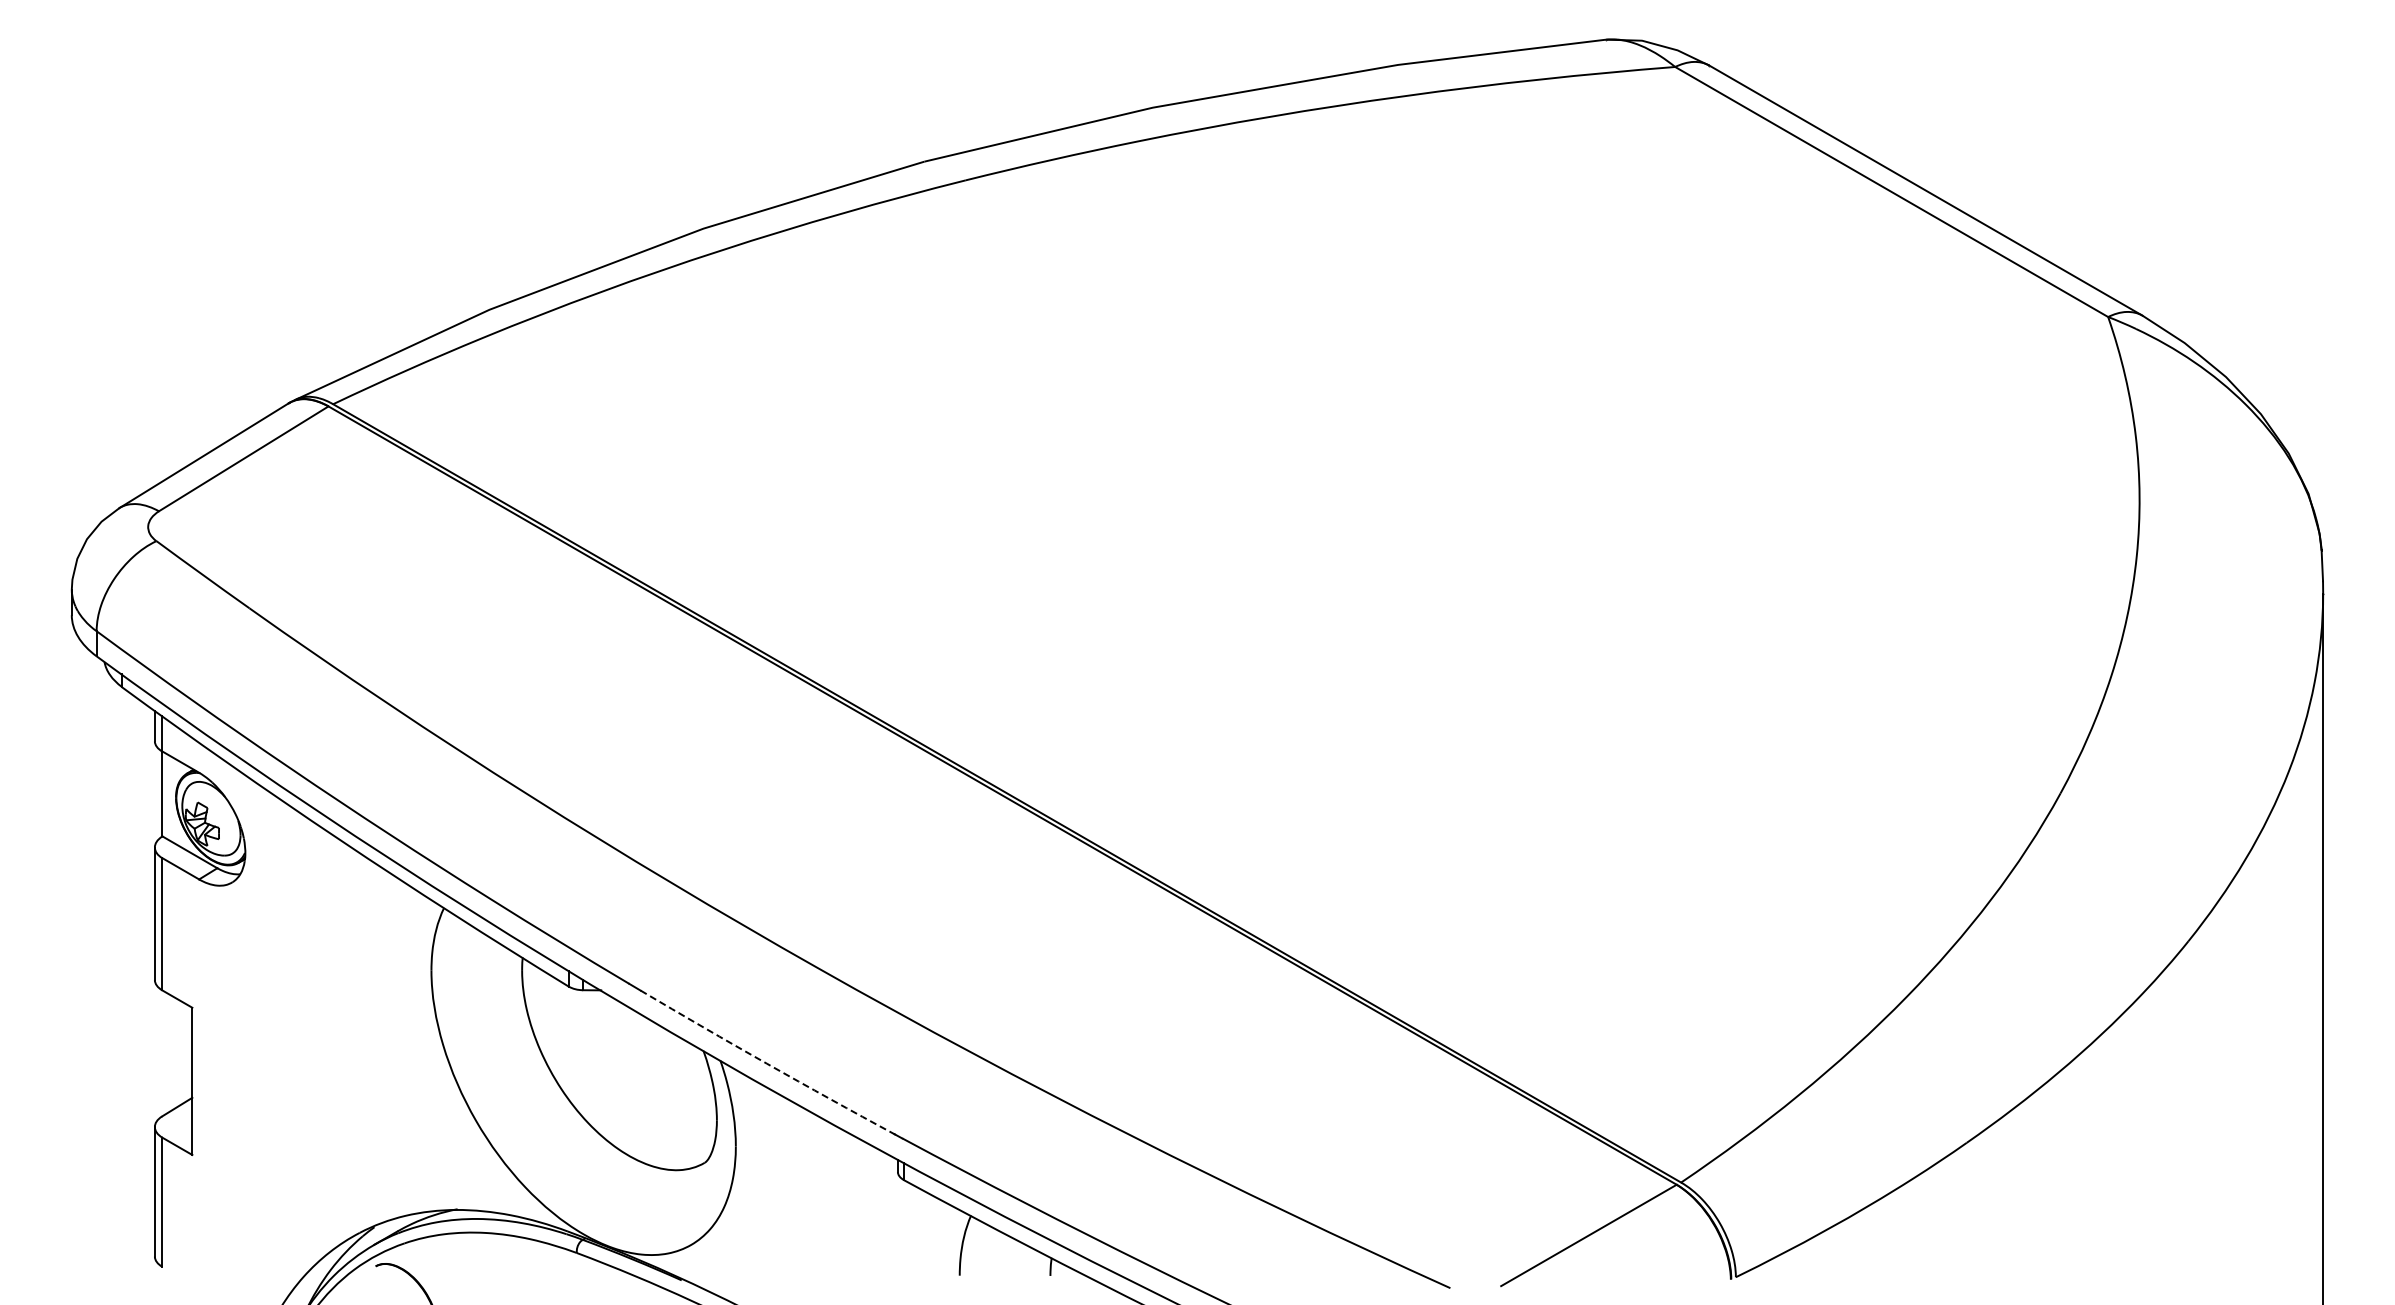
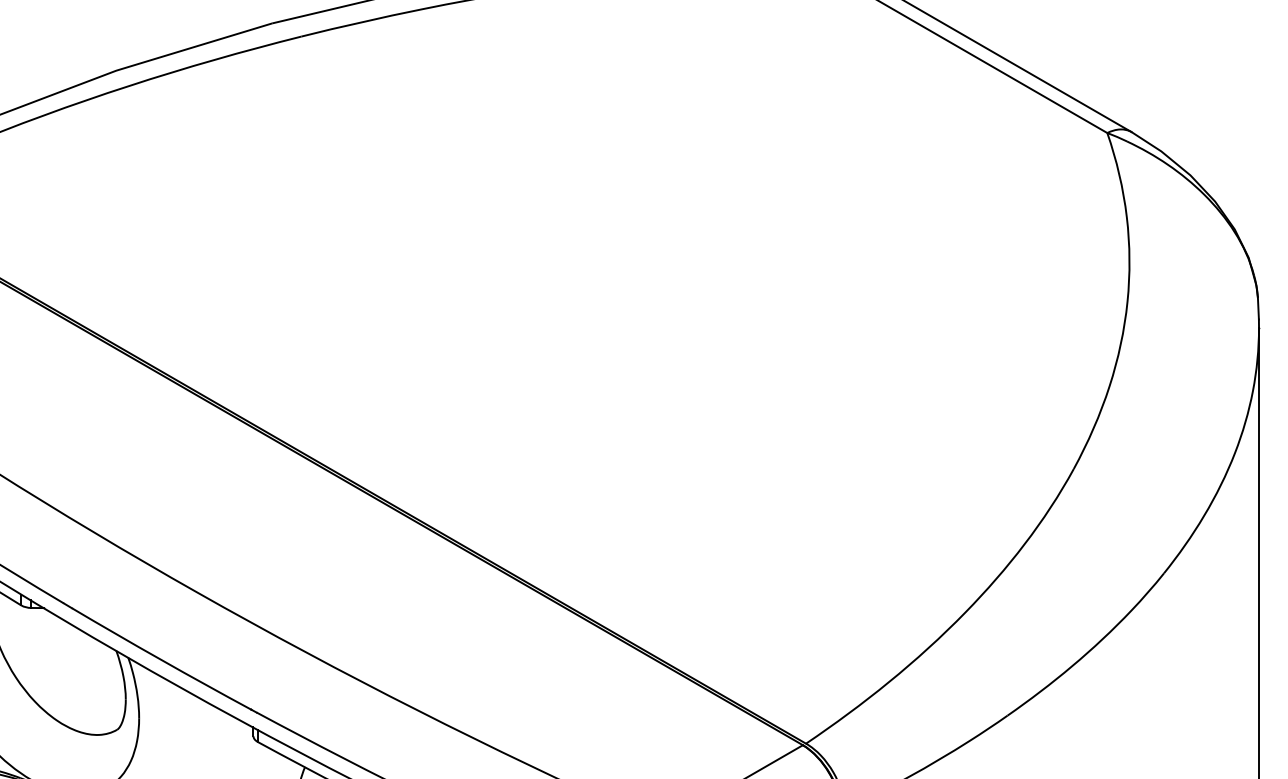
arc: (766, 1063) -> (160, 659), dashed -> solid

